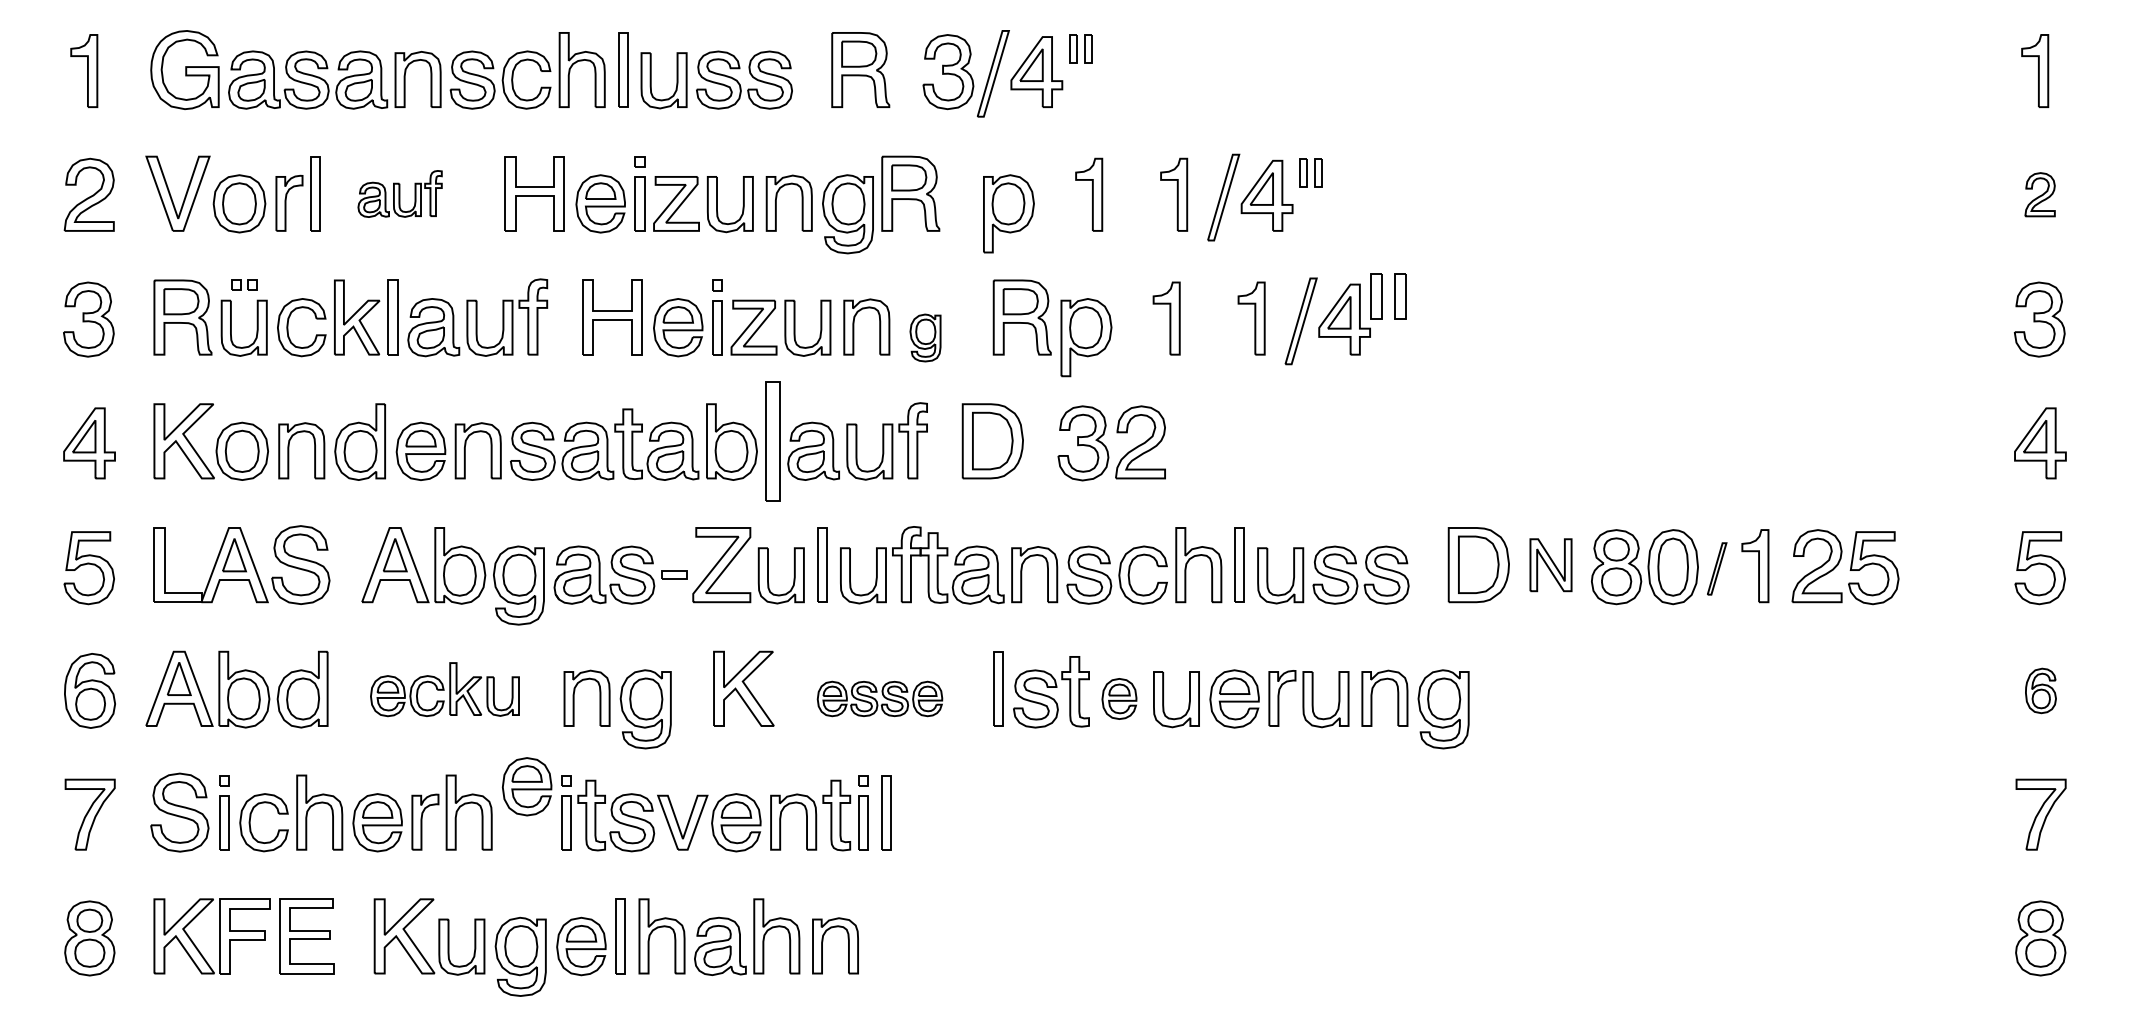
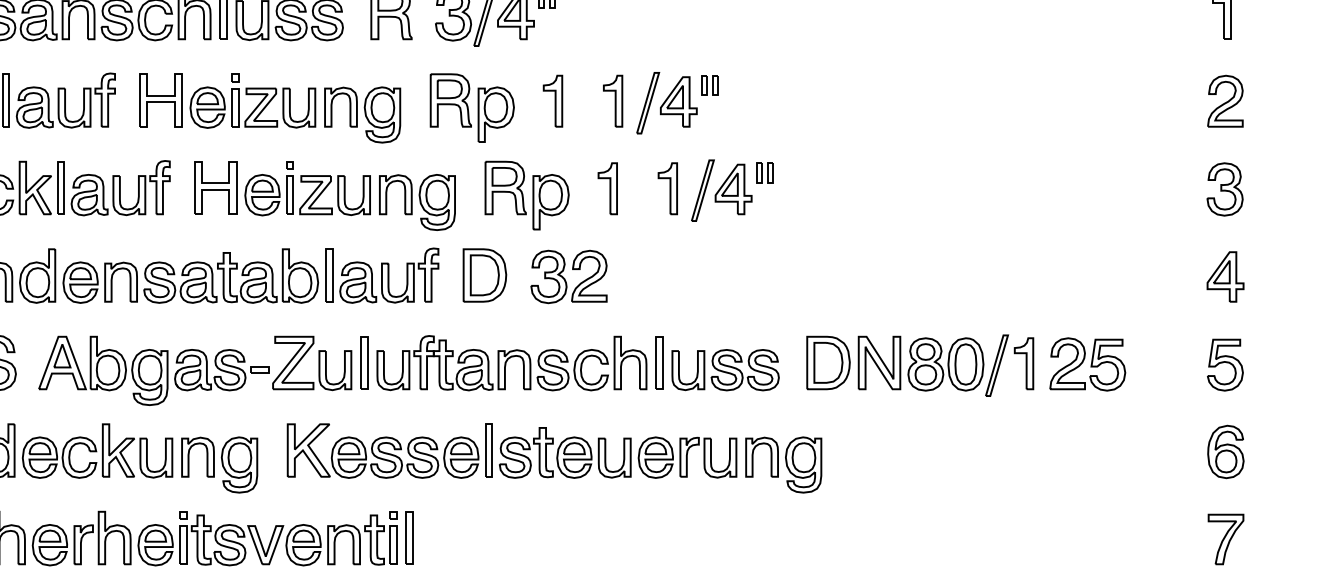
part: (399, 193) -> (65, 100), size x1.67
part: (910, 193) -> (450, 100), moved
part: (2039, 194) -> (1224, 101), size x1.67
part: (1388, 295) -> (764, 172), size x0.62
part: (925, 337) -> (437, 202), size x1.67
part: (772, 440) -> (329, 274), size x0.62
part: (1550, 565) -> (879, 363), size x1.43
part: (1716, 568) -> (996, 365), size x1.67
part: (444, 689) -> (97, 450), size x1.43
part: (2040, 690) -> (1225, 451), size x1.67
part: (879, 698) -> (404, 457), size x1.67
part: (1119, 698) -> (574, 457), size x1.43
part: (527, 786) -> (155, 545), moved

